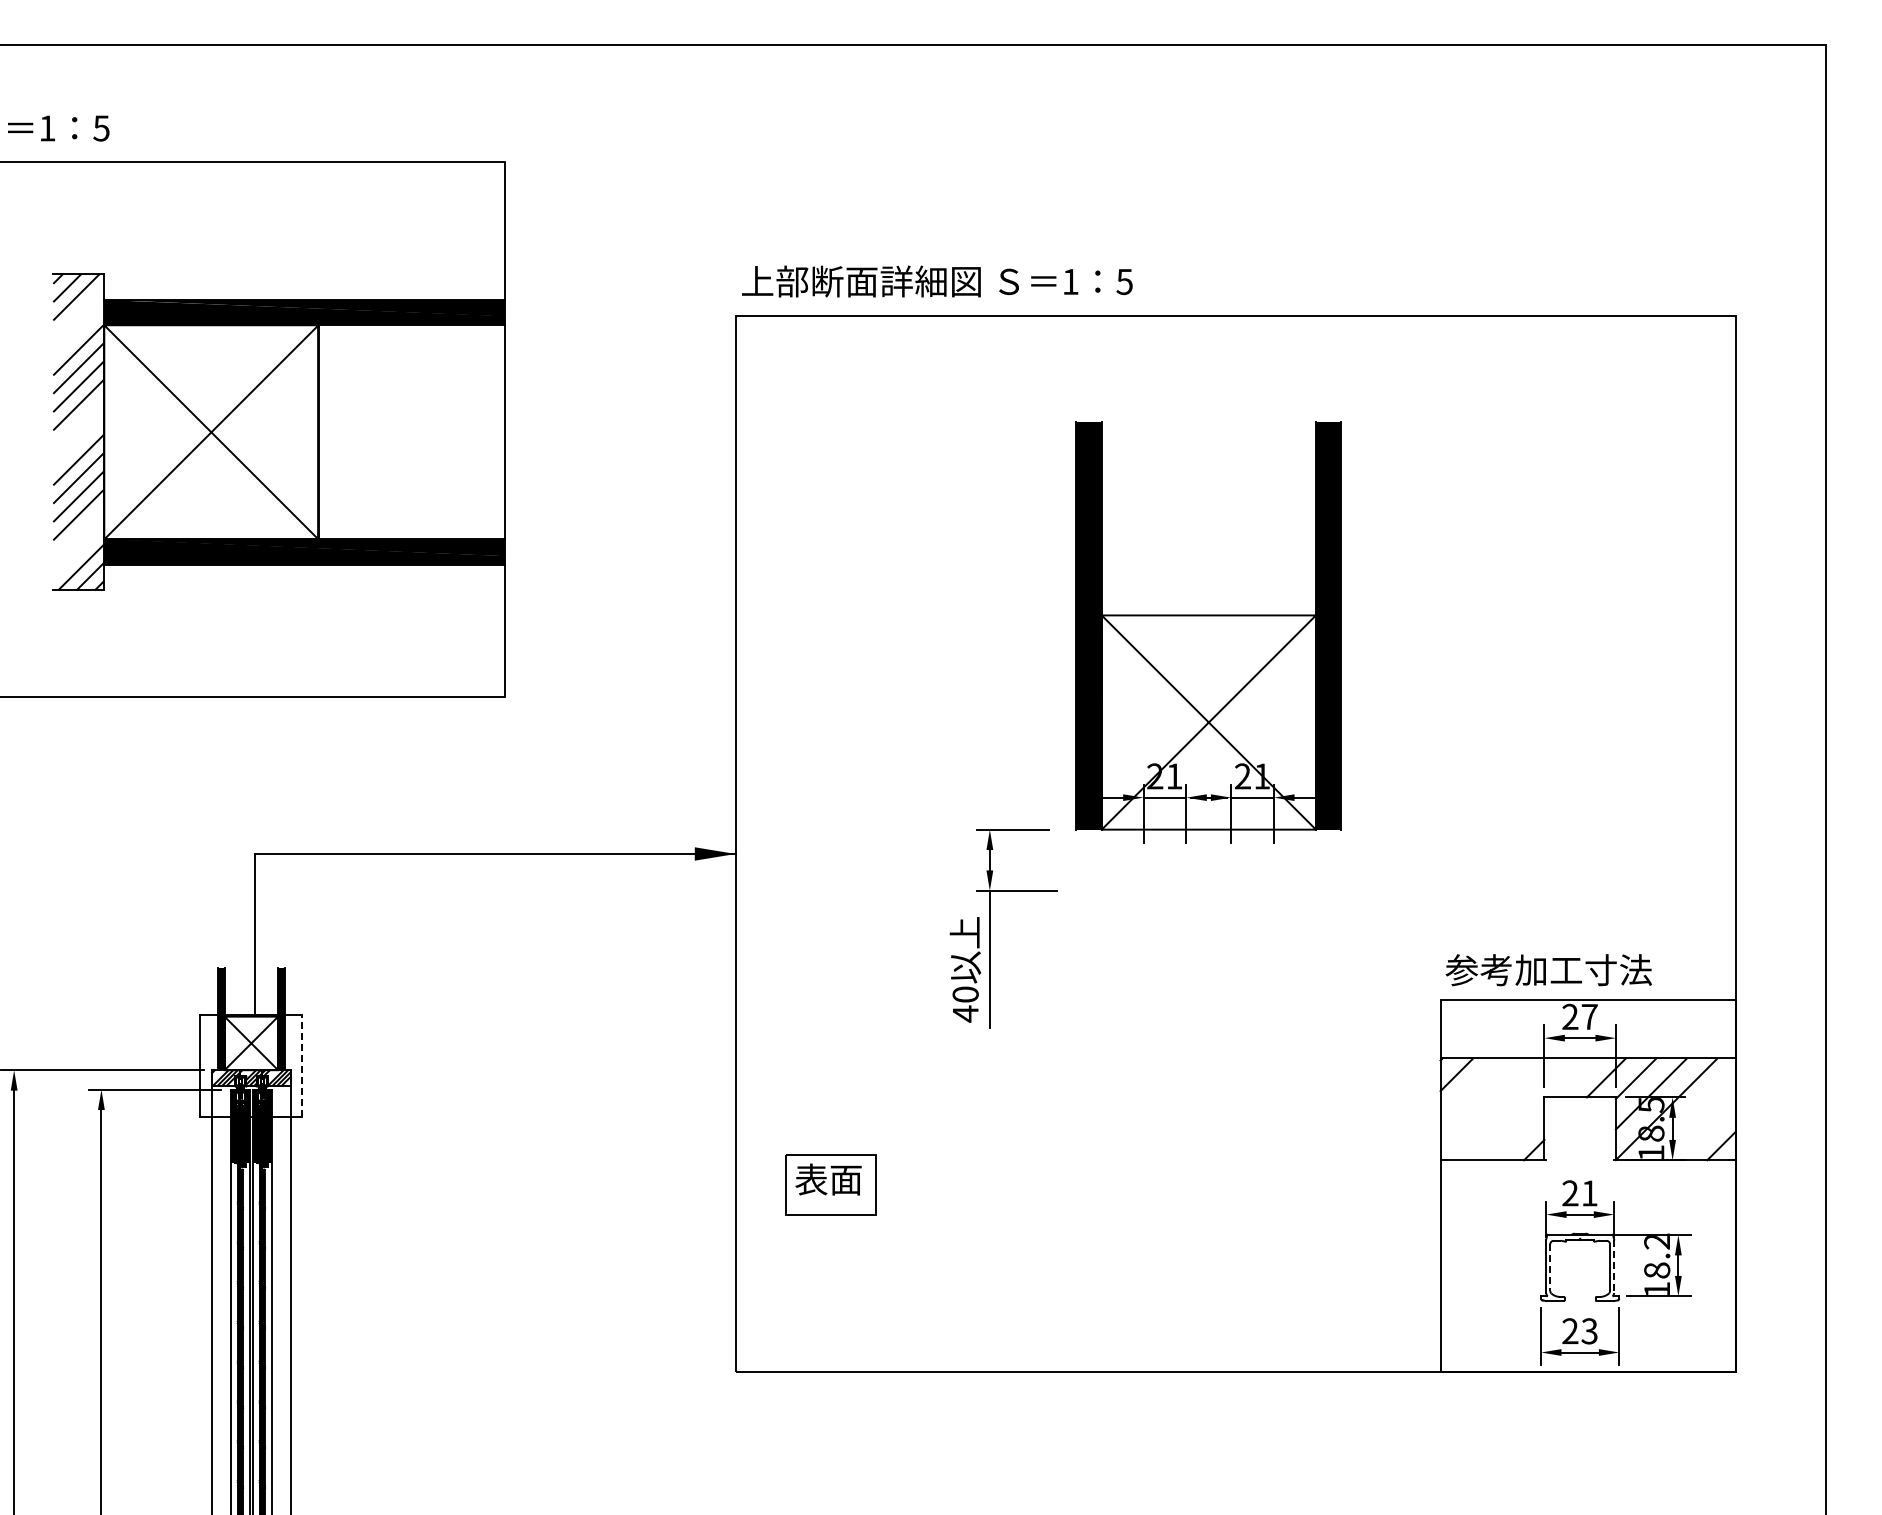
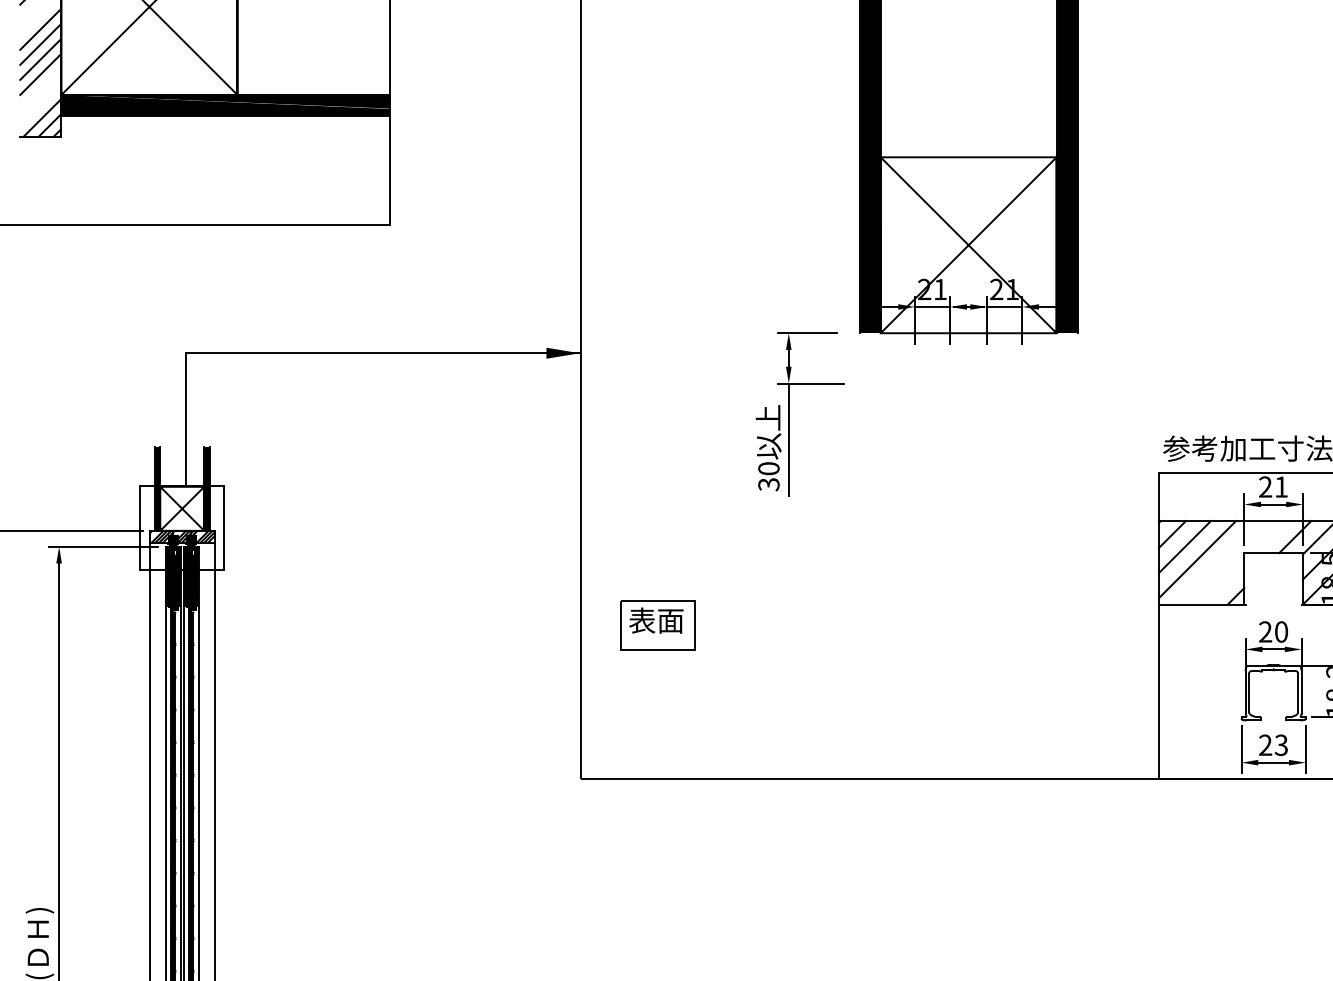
text: (965, 1013) -> (768, 484), 40 -> 30
text: (1589, 1016) -> (1281, 486), 27 -> 21
line: (302, 1065) -> (224, 526), dashed -> solid
line: (1471, 1089) -> (1184, 546), added
line: (1487, 1105) -> (1197, 559), added
text: (1589, 1193) -> (1281, 632), 21 -> 20
line: (1614, 1266) -> (1301, 692), dashed -> solid
line: (1550, 1268) -> (1249, 693), dashed -> solid

